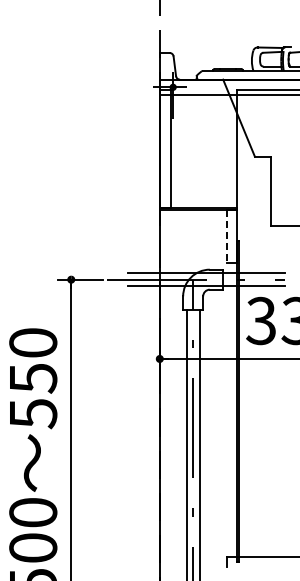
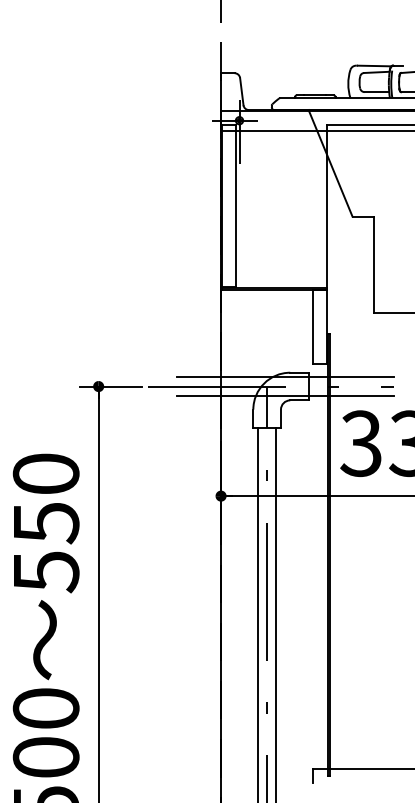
line: (226, 236) -> (313, 326), dashed -> solid

